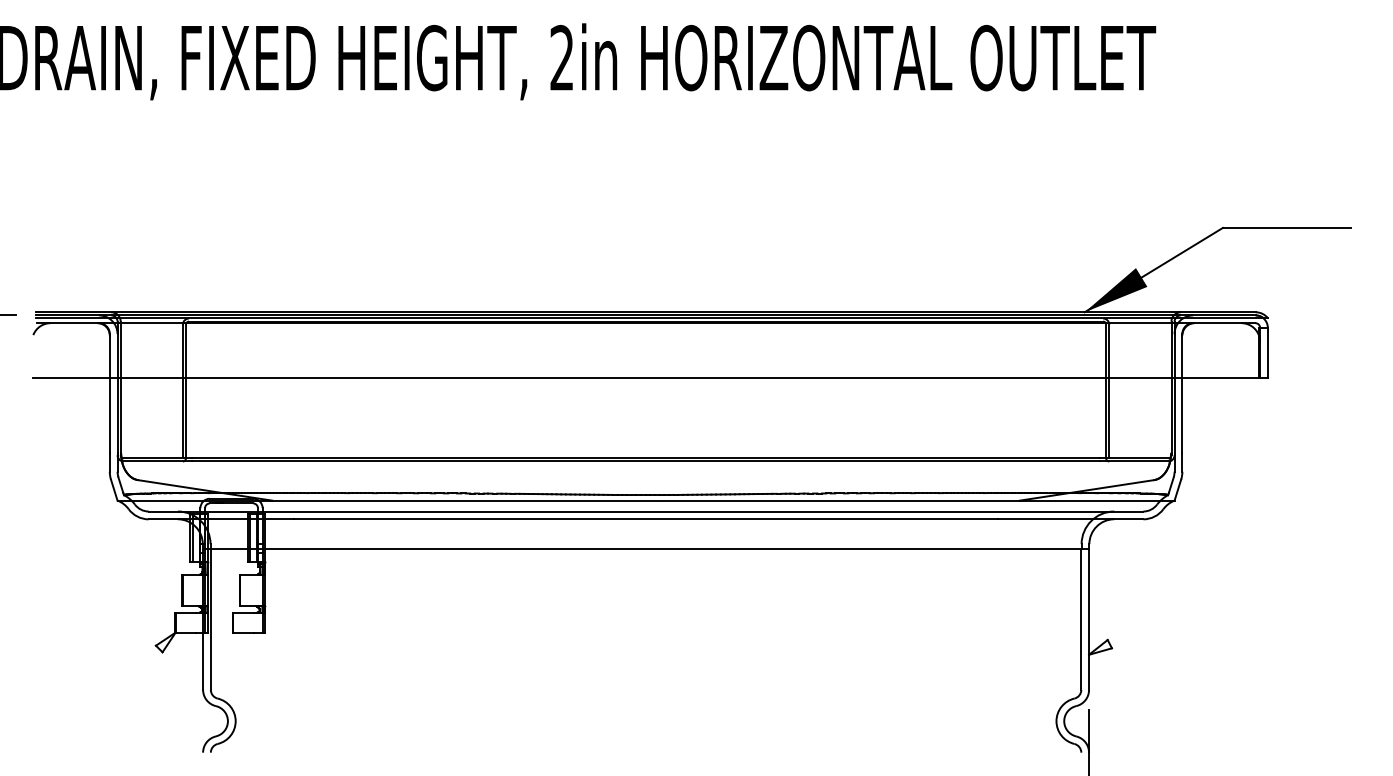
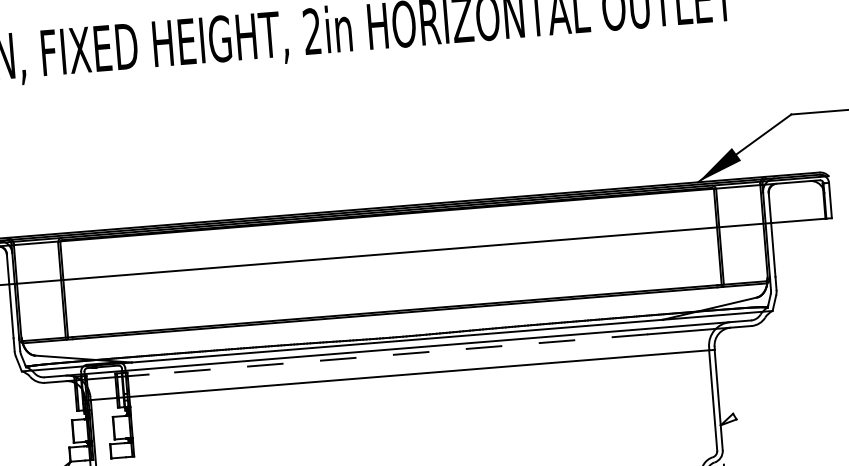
line: (646, 519) -> (398, 354), solid -> dashed

